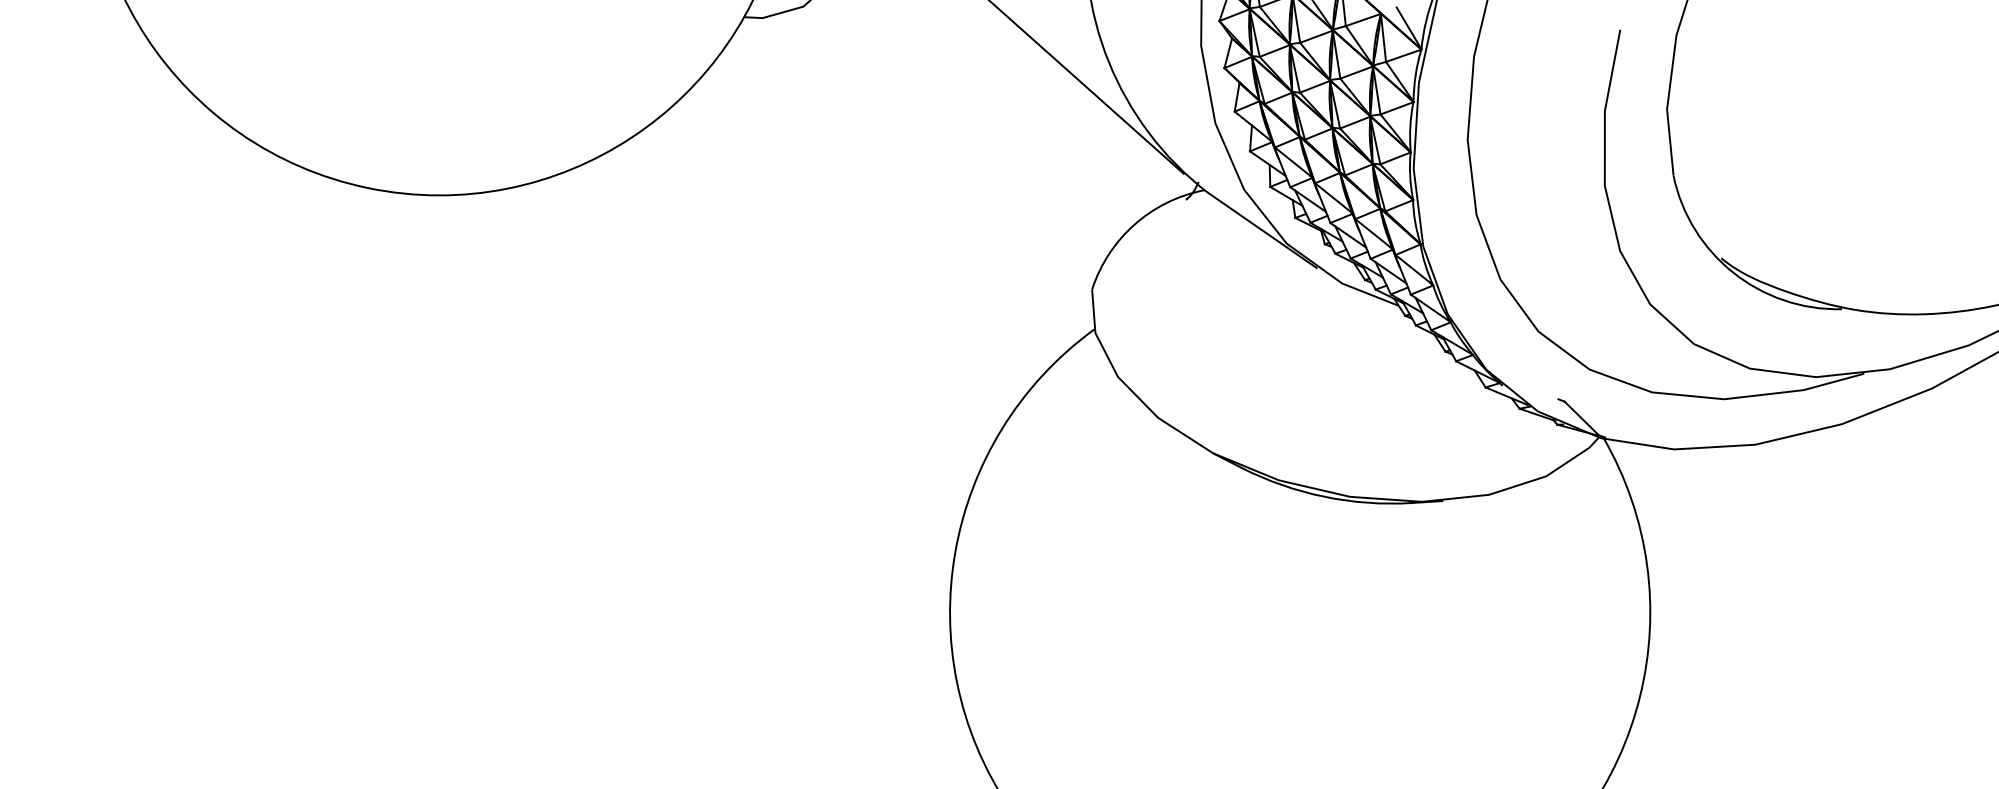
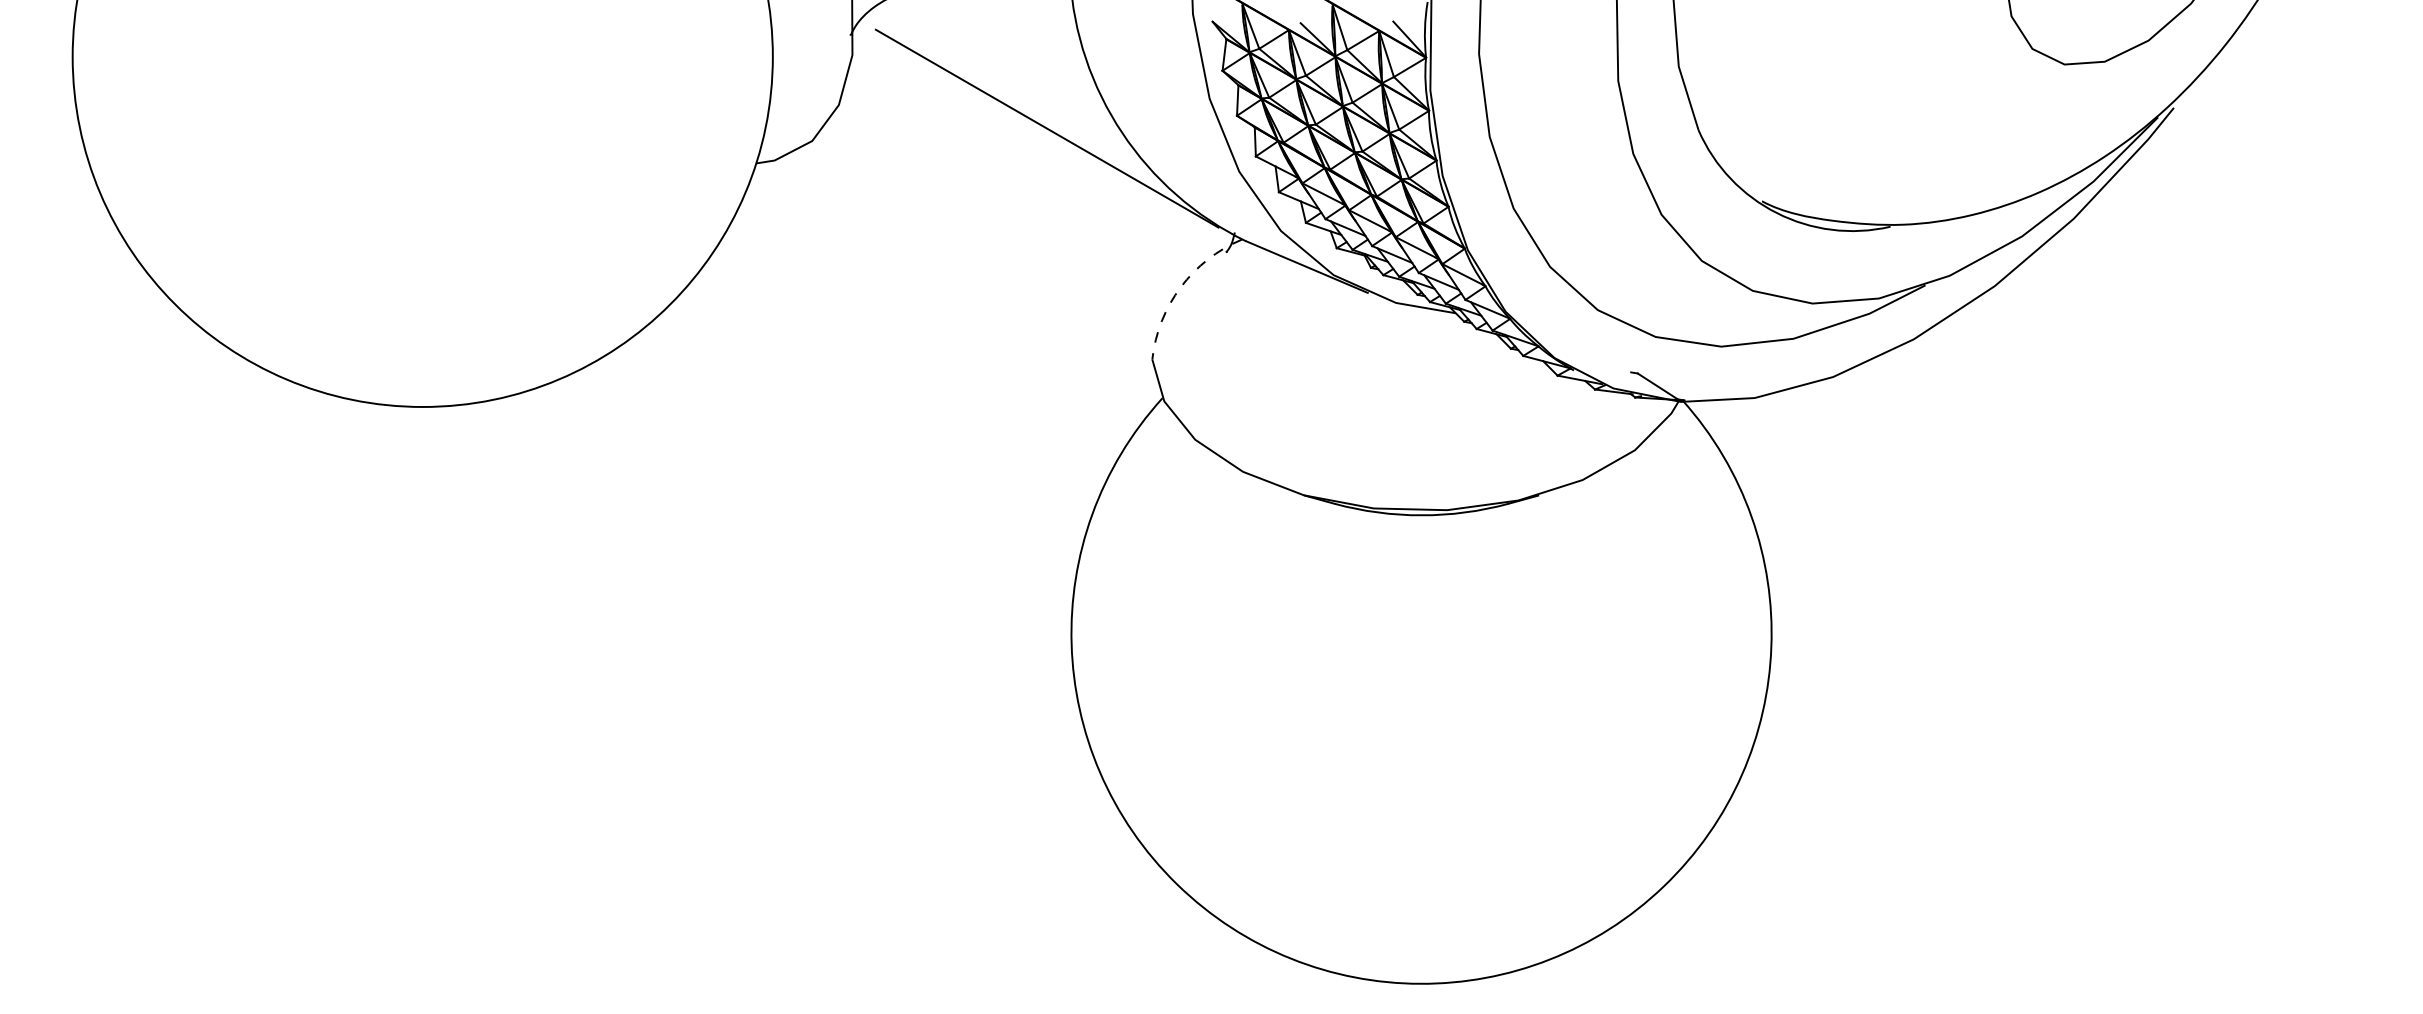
arc: (1134, 224) -> (1180, 287), solid -> dashed

